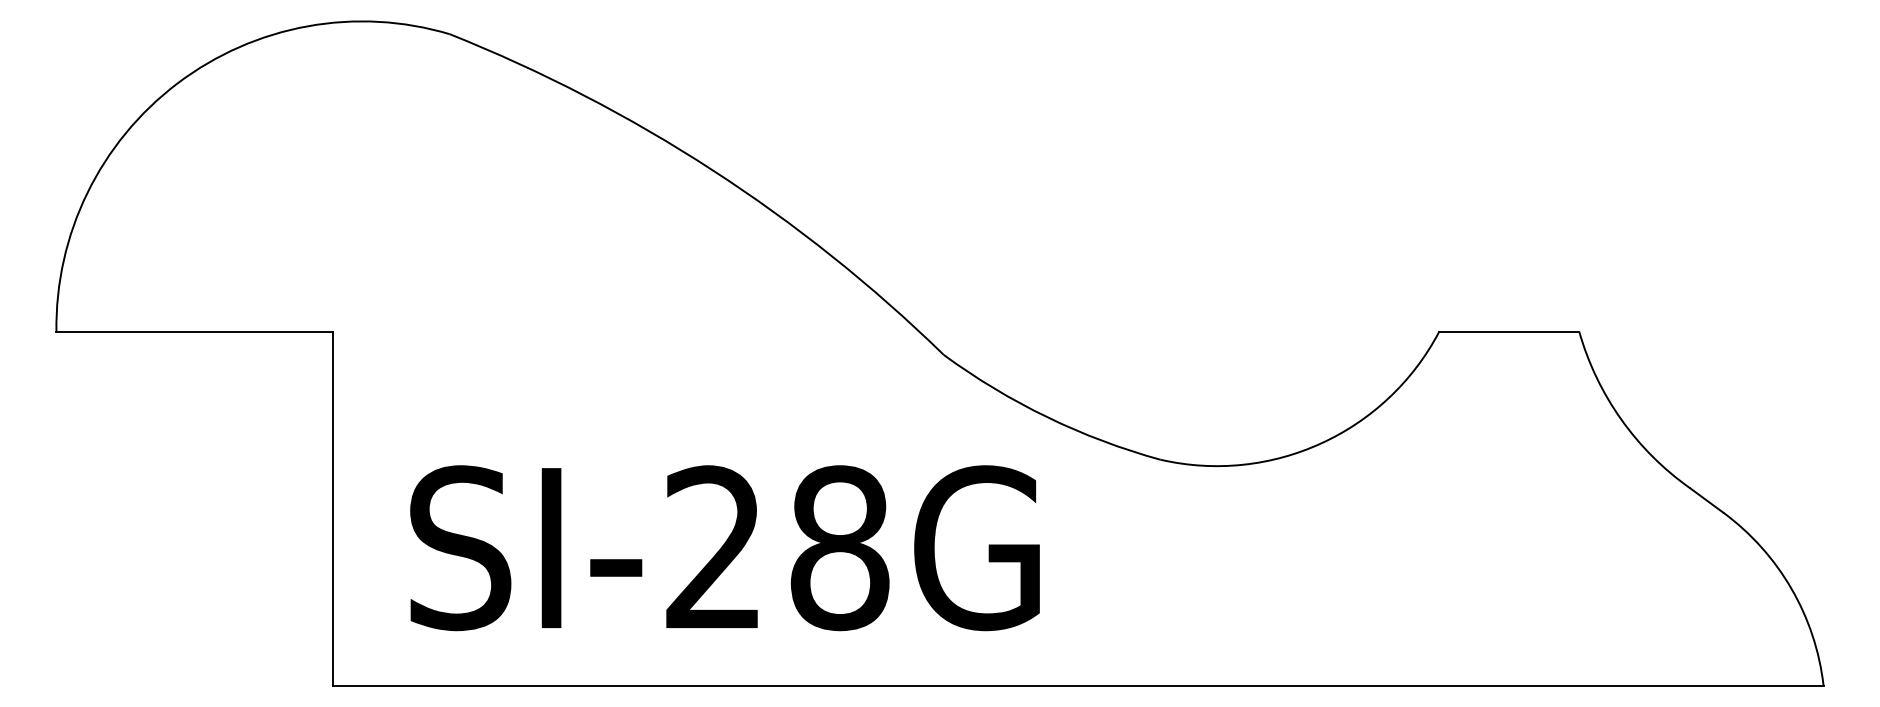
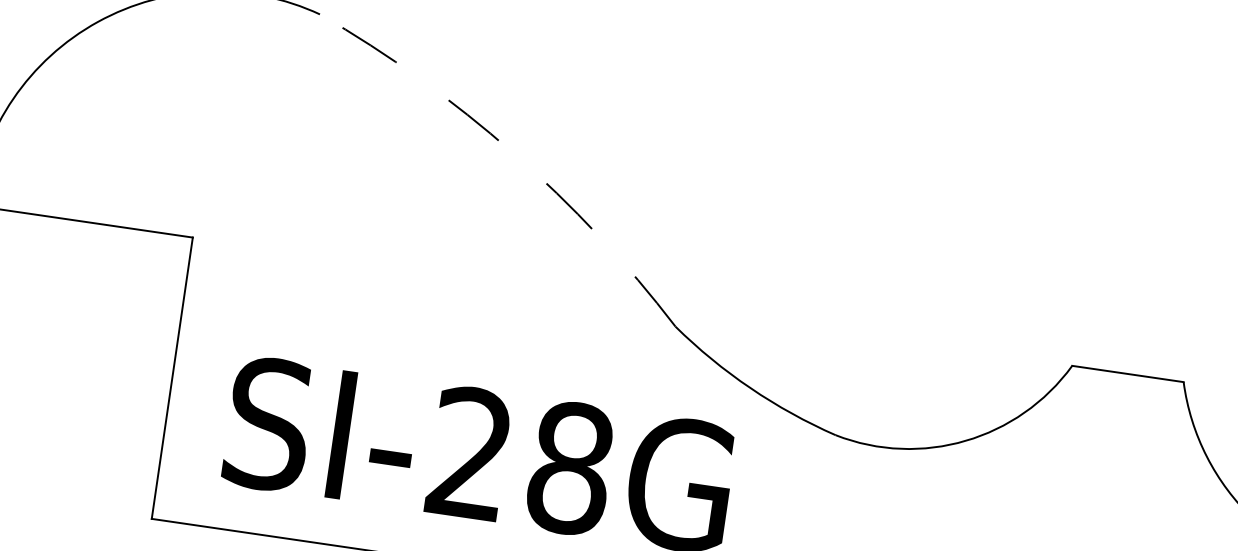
arc: (712, 170) -> (513, 153), solid -> dashed

